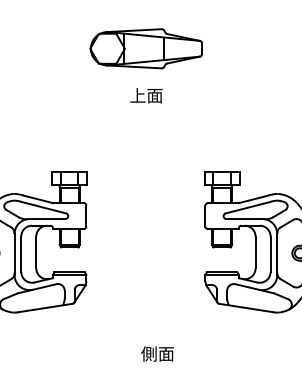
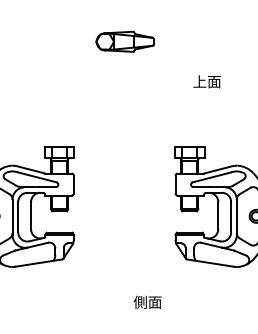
part: (145, 48) -> (124, 41), size x0.6
text: (145, 95) -> (206, 81), moved
text: (157, 352) -> (147, 301), moved

